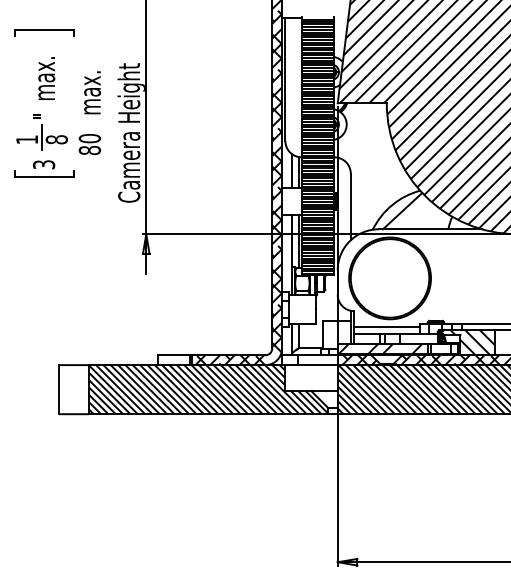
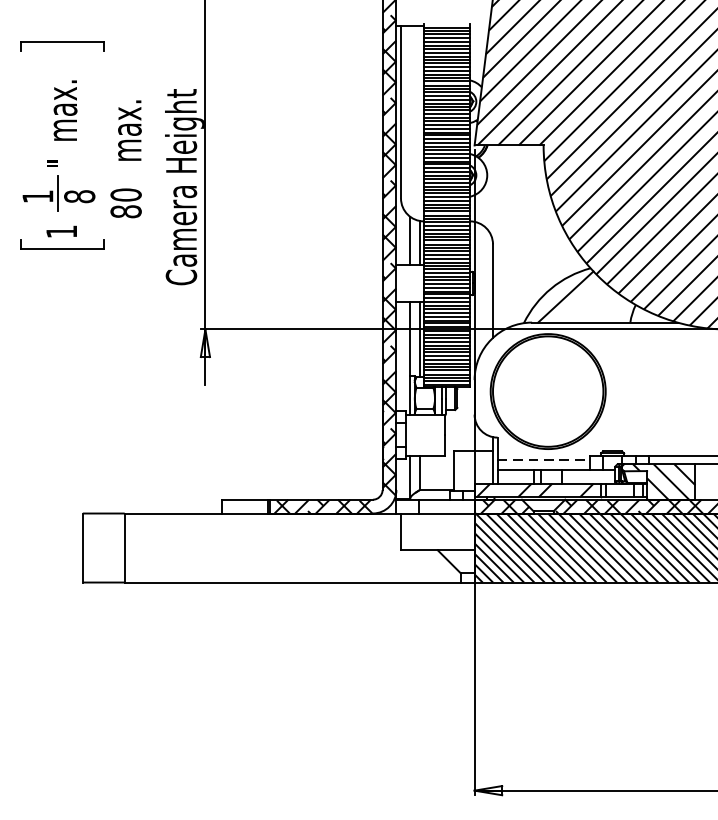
text: (44, 164) -> (62, 231), 3 -> 1
line: (386, 327) -> (543, 460), solid -> dashed
hatch: (207, 389) -> (291, 547), removed

